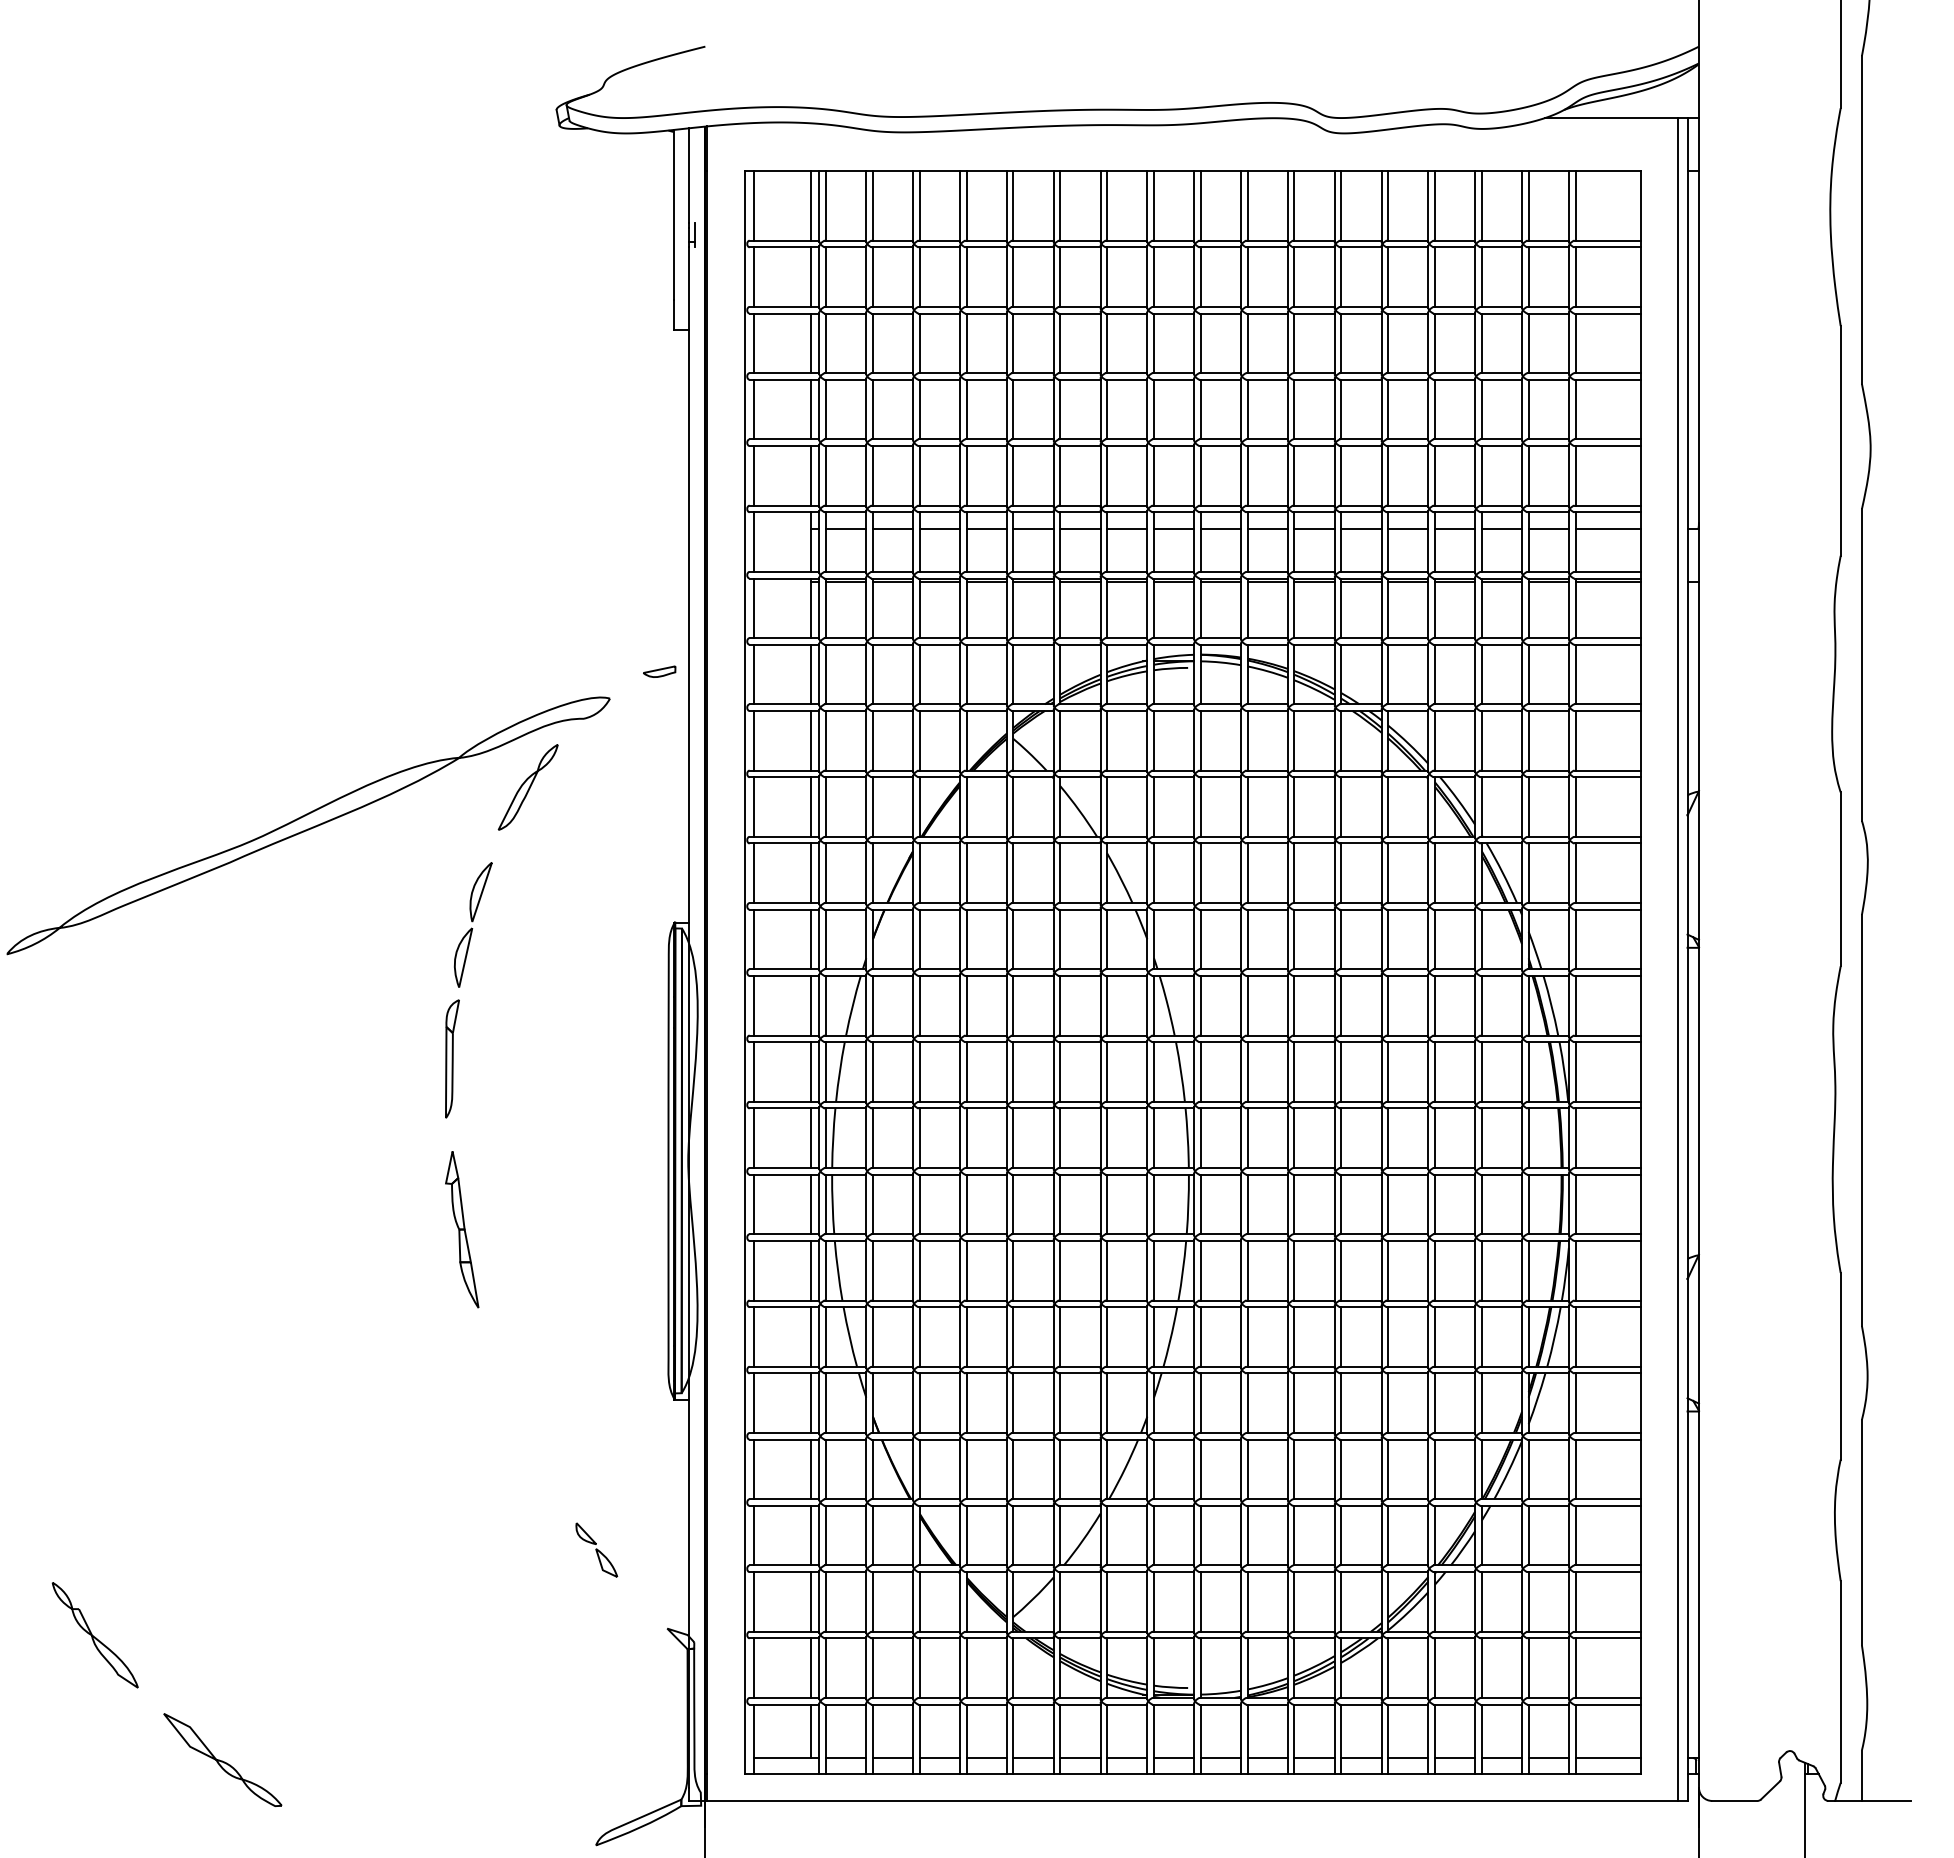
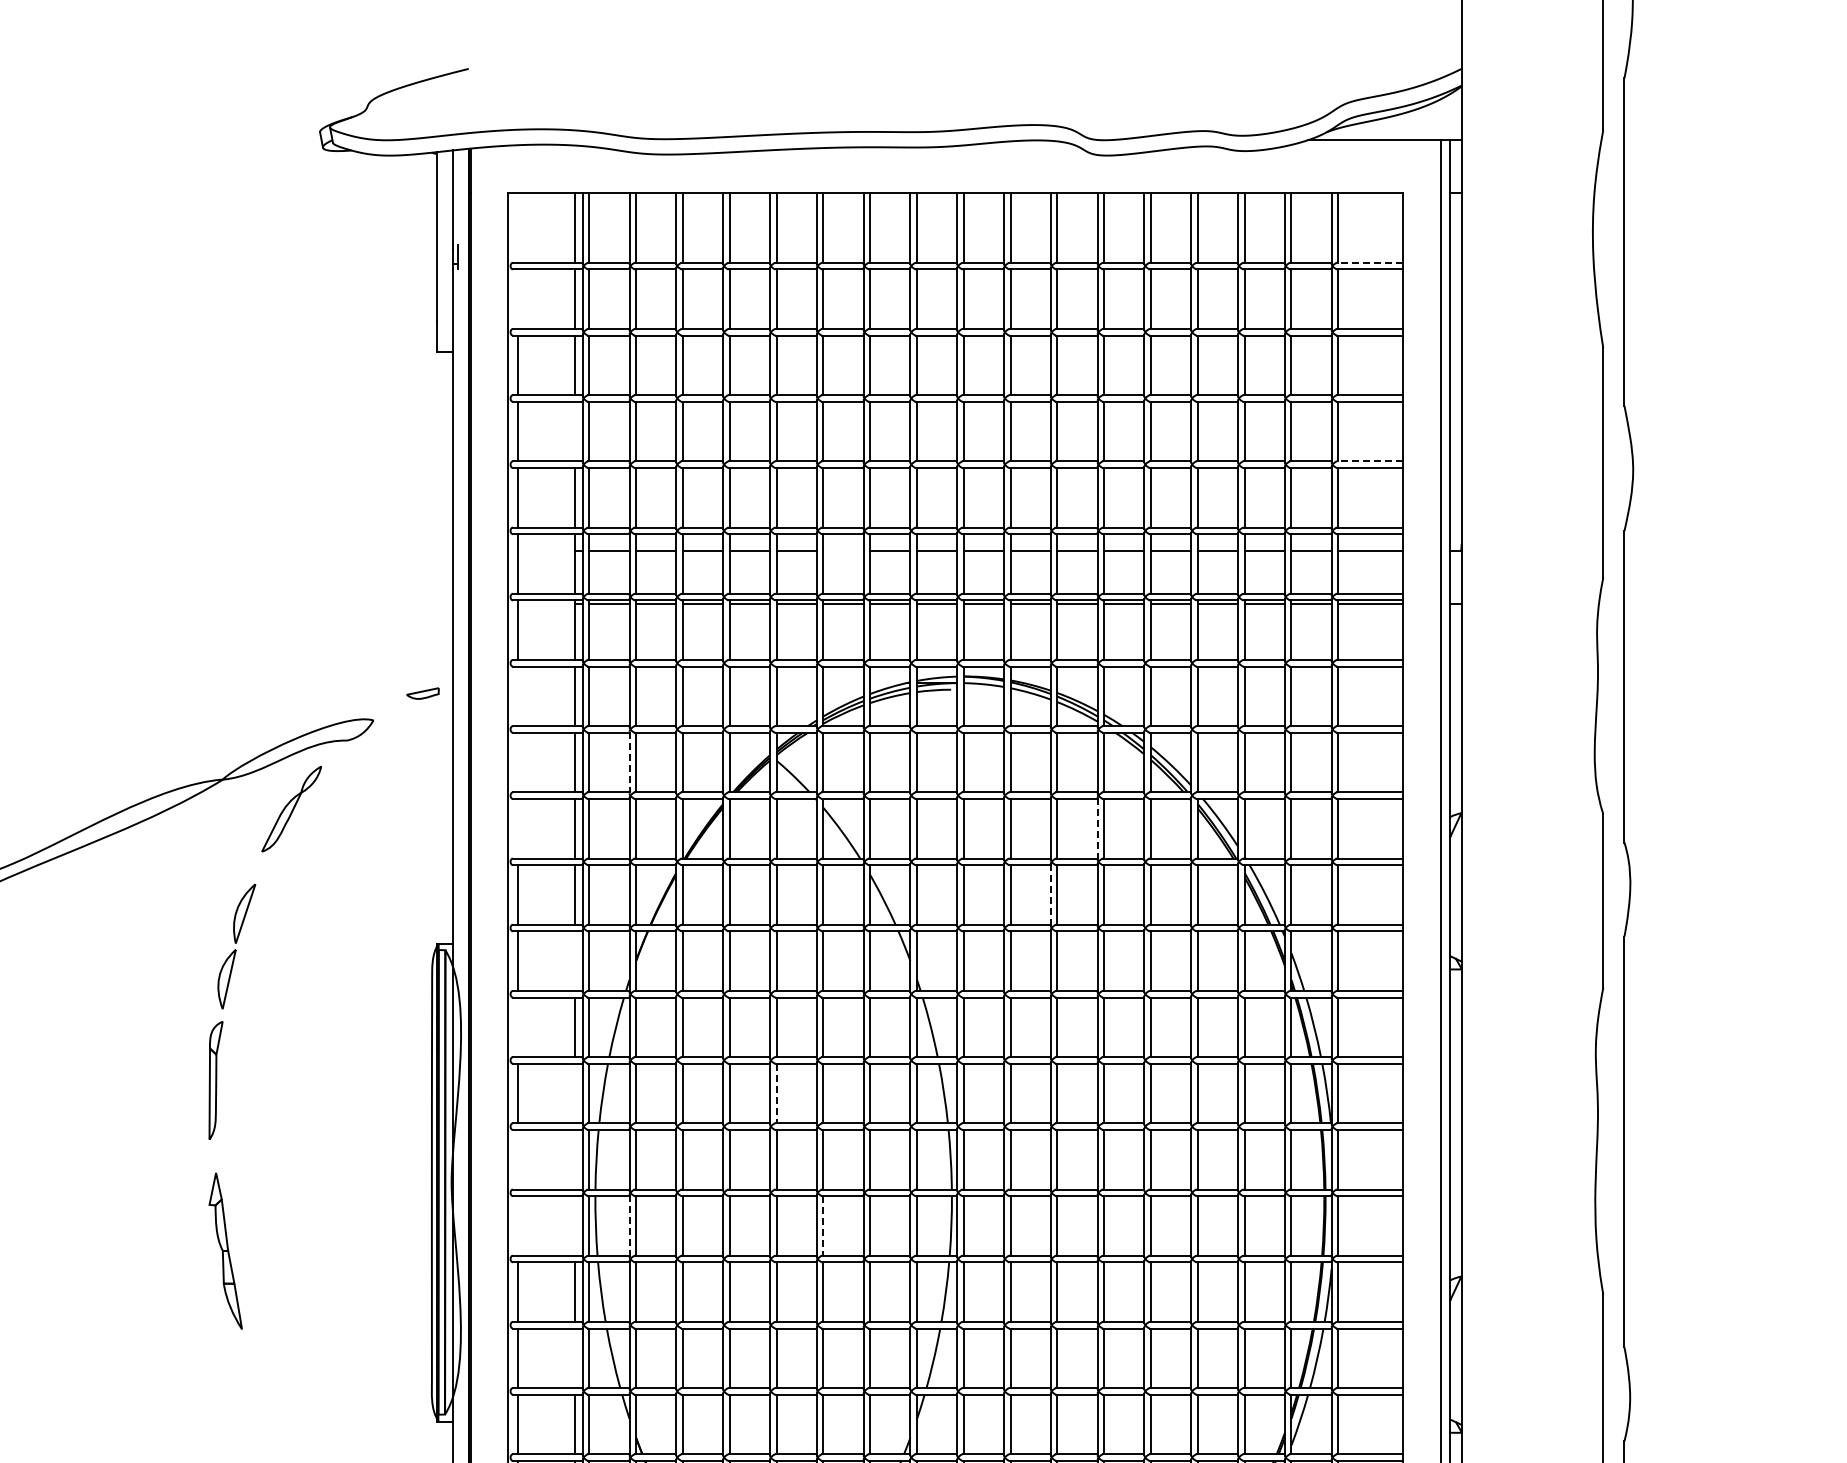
line: (754, 205) -> (517, 227), removed
line: (1607, 240) -> (1370, 262), solid -> dashed
line: (754, 276) -> (517, 298), removed
line: (811, 409) -> (574, 431), removed
line: (1607, 439) -> (1370, 461), solid -> dashed
line: (1080, 528) -> (843, 550), removed
line: (754, 674) -> (517, 696), removed
line: (754, 740) -> (517, 762), removed
line: (866, 740) -> (629, 762), solid -> dashed
line: (754, 806) -> (517, 828), removed
line: (1334, 807) -> (1097, 829), solid -> dashed
line: (1287, 873) -> (1050, 895), solid -> dashed
line: (811, 939) -> (574, 961), removed
line: (754, 1005) -> (517, 1027), removed
line: (811, 1071) -> (574, 1093), removed
line: (1013, 1071) -> (776, 1093), solid -> dashed
line: (754, 1138) -> (517, 1159), removed
line: (811, 1138) -> (574, 1159), removed
line: (754, 1204) -> (517, 1225), removed
line: (811, 1204) -> (574, 1225), removed
line: (866, 1204) -> (629, 1225), solid -> dashed
line: (1060, 1204) -> (823, 1225), solid -> dashed
line: (811, 1336) -> (574, 1357), removed

